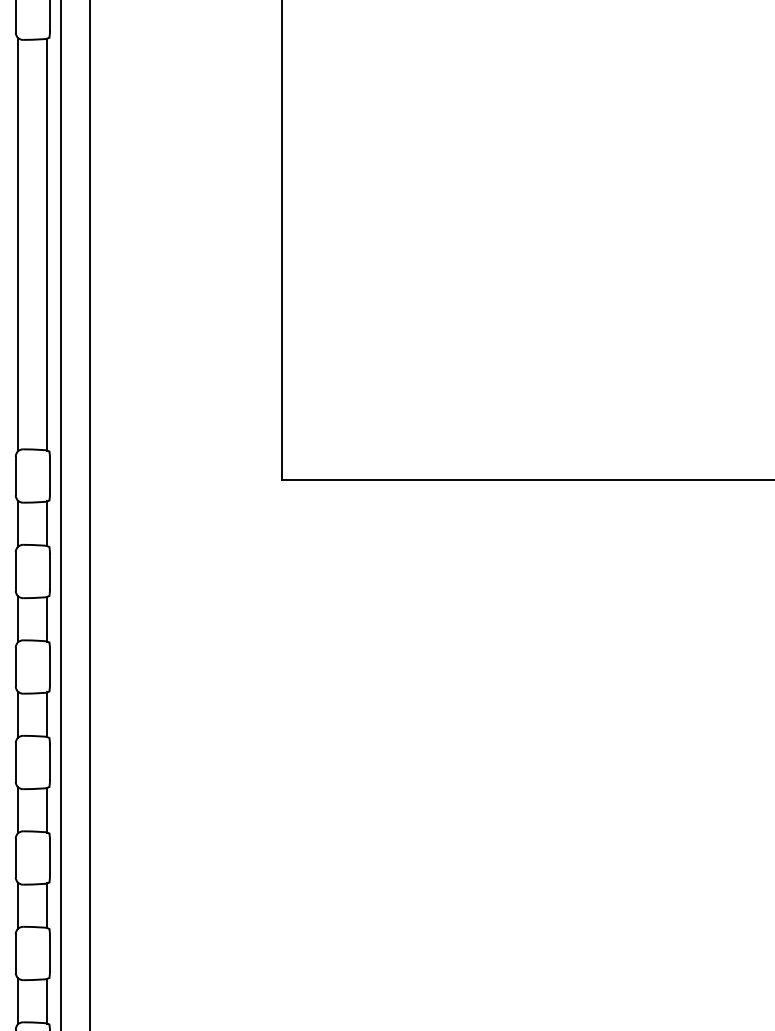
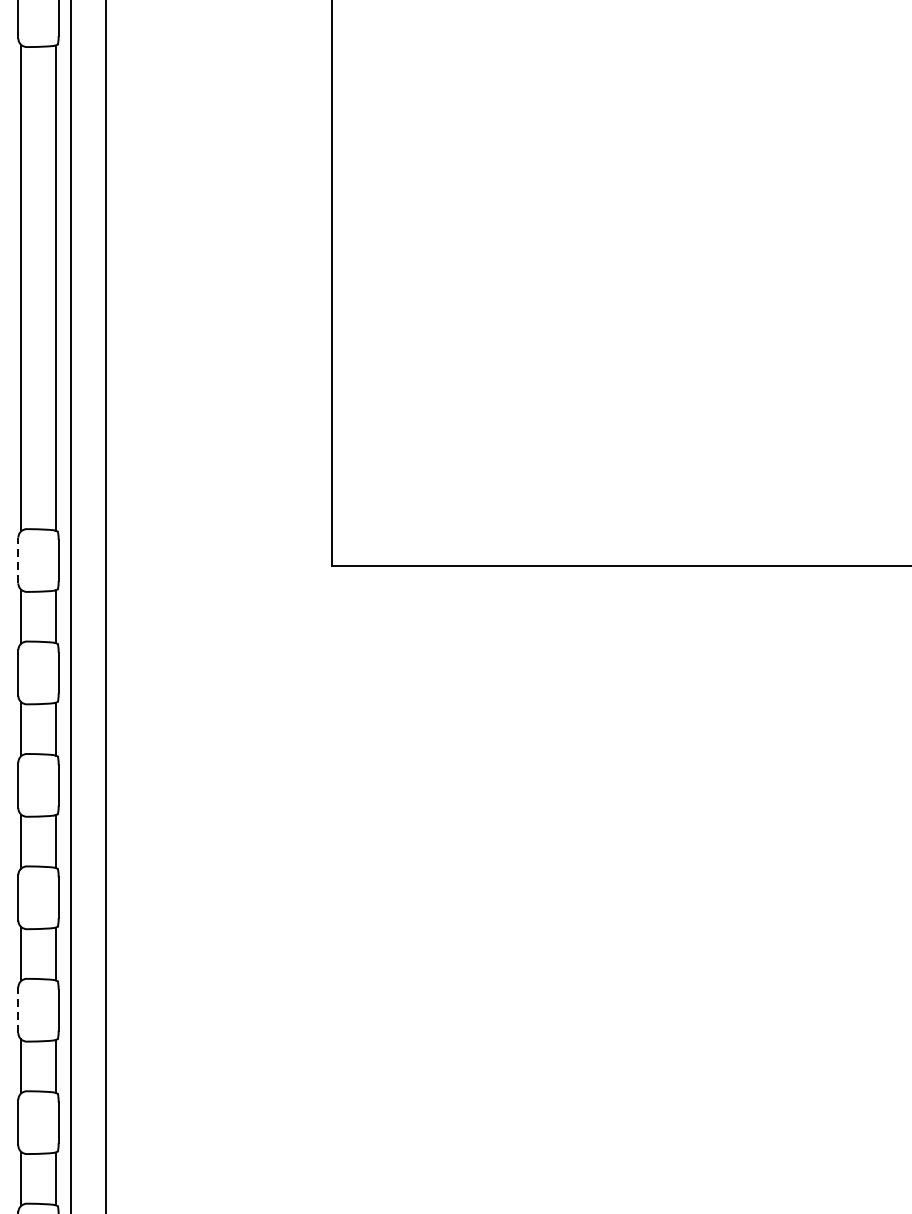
line: (15, 475) -> (18, 559), solid -> dashed
line: (15, 857) -> (18, 1009), solid -> dashed

